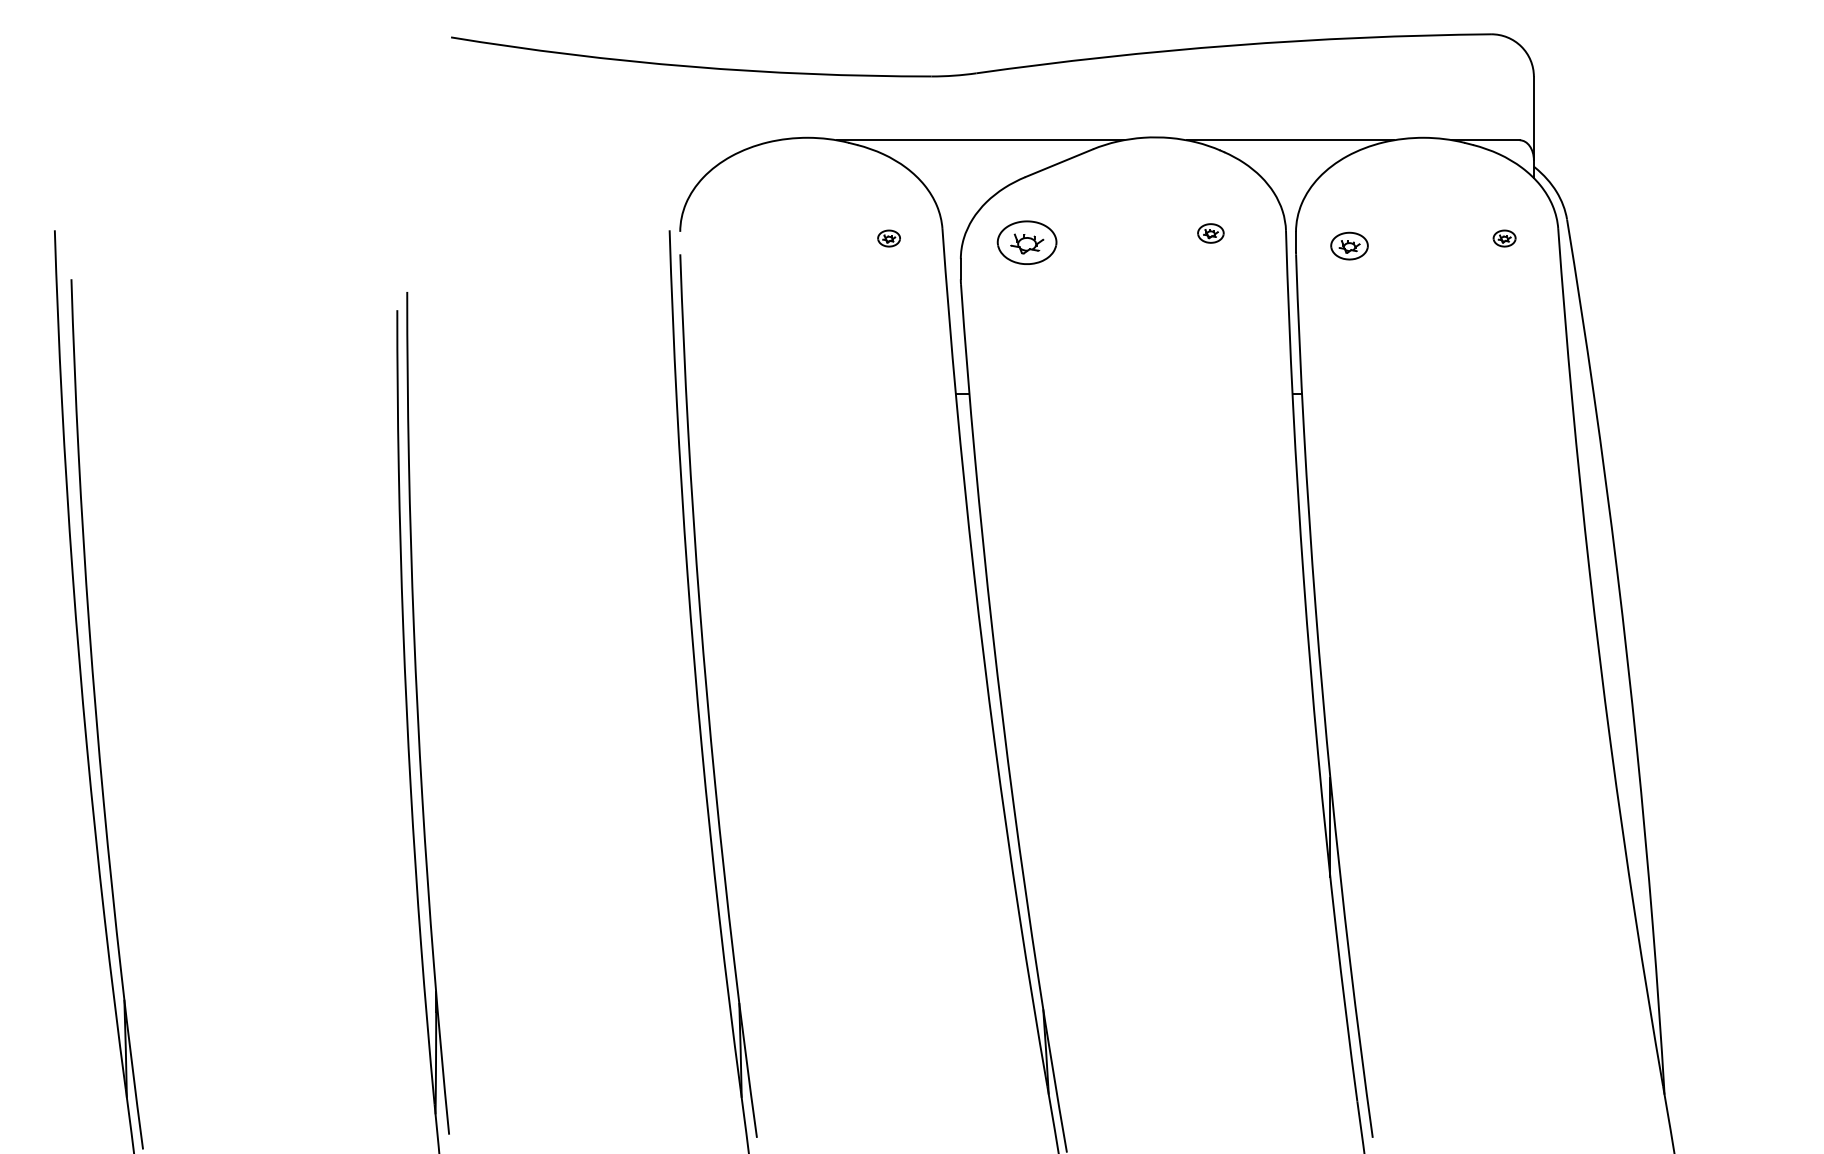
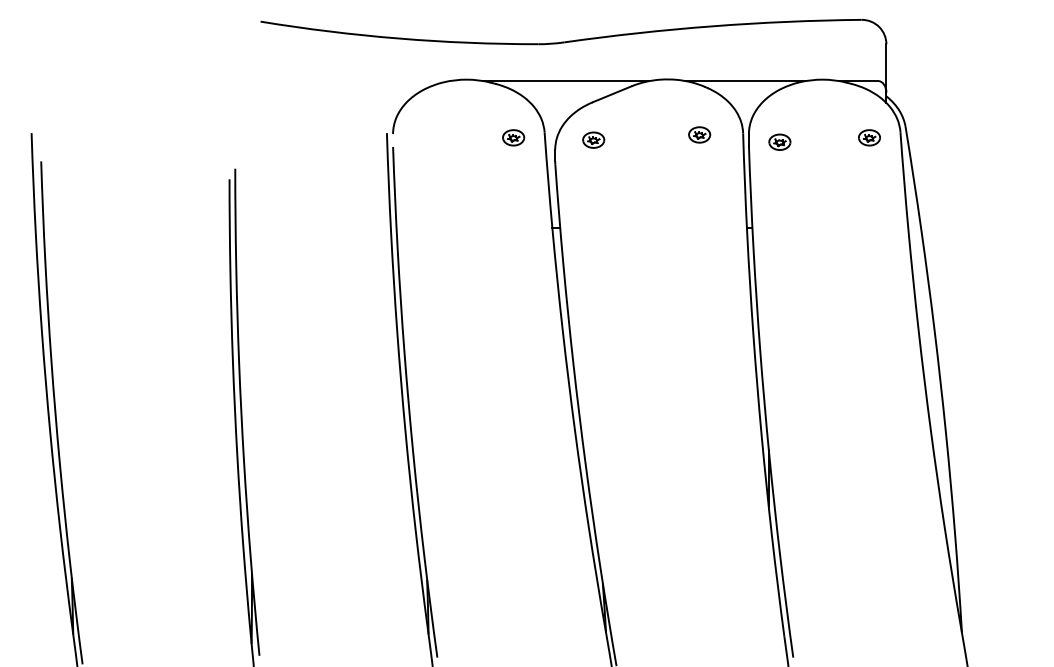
part: (1210, 232) -> (699, 134), size x1.43
part: (888, 237) -> (513, 137), size x1.67
part: (1504, 237) -> (869, 137), size x1.67
part: (1027, 241) -> (593, 139), size x0.62

